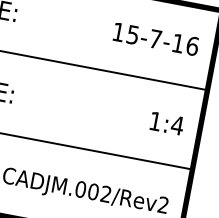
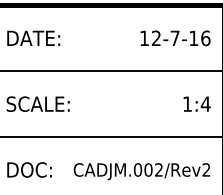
text: (133, 35) -> (156, 38), 15-7-16 -> 12-7-16

